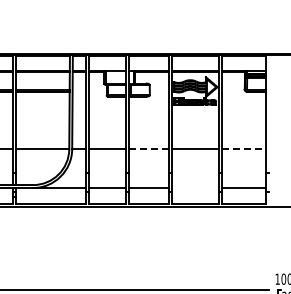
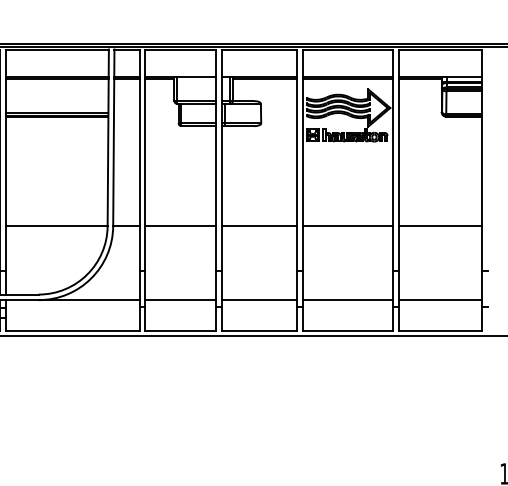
line: (148, 149) -> (258, 226), dashed -> solid
line: (243, 149) -> (439, 226), dashed -> solid
line: (195, 188) -> (348, 301), added

